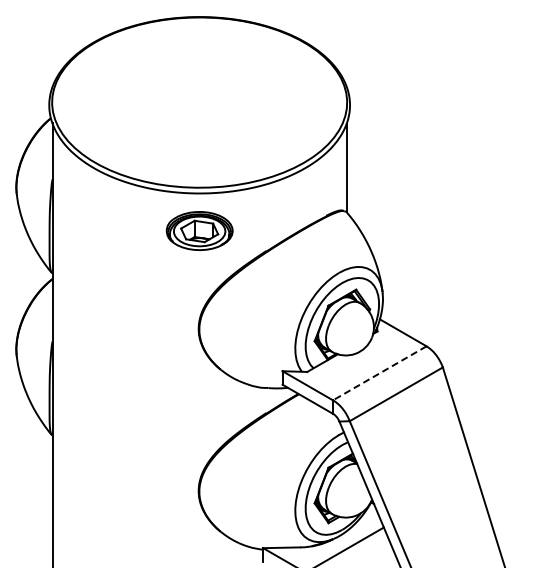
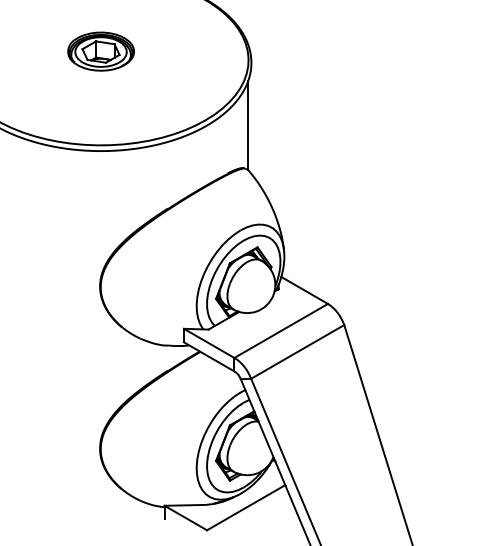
part: (199, 230) -> (100, 51), moved
line: (379, 373) -> (280, 331), dashed -> solid

